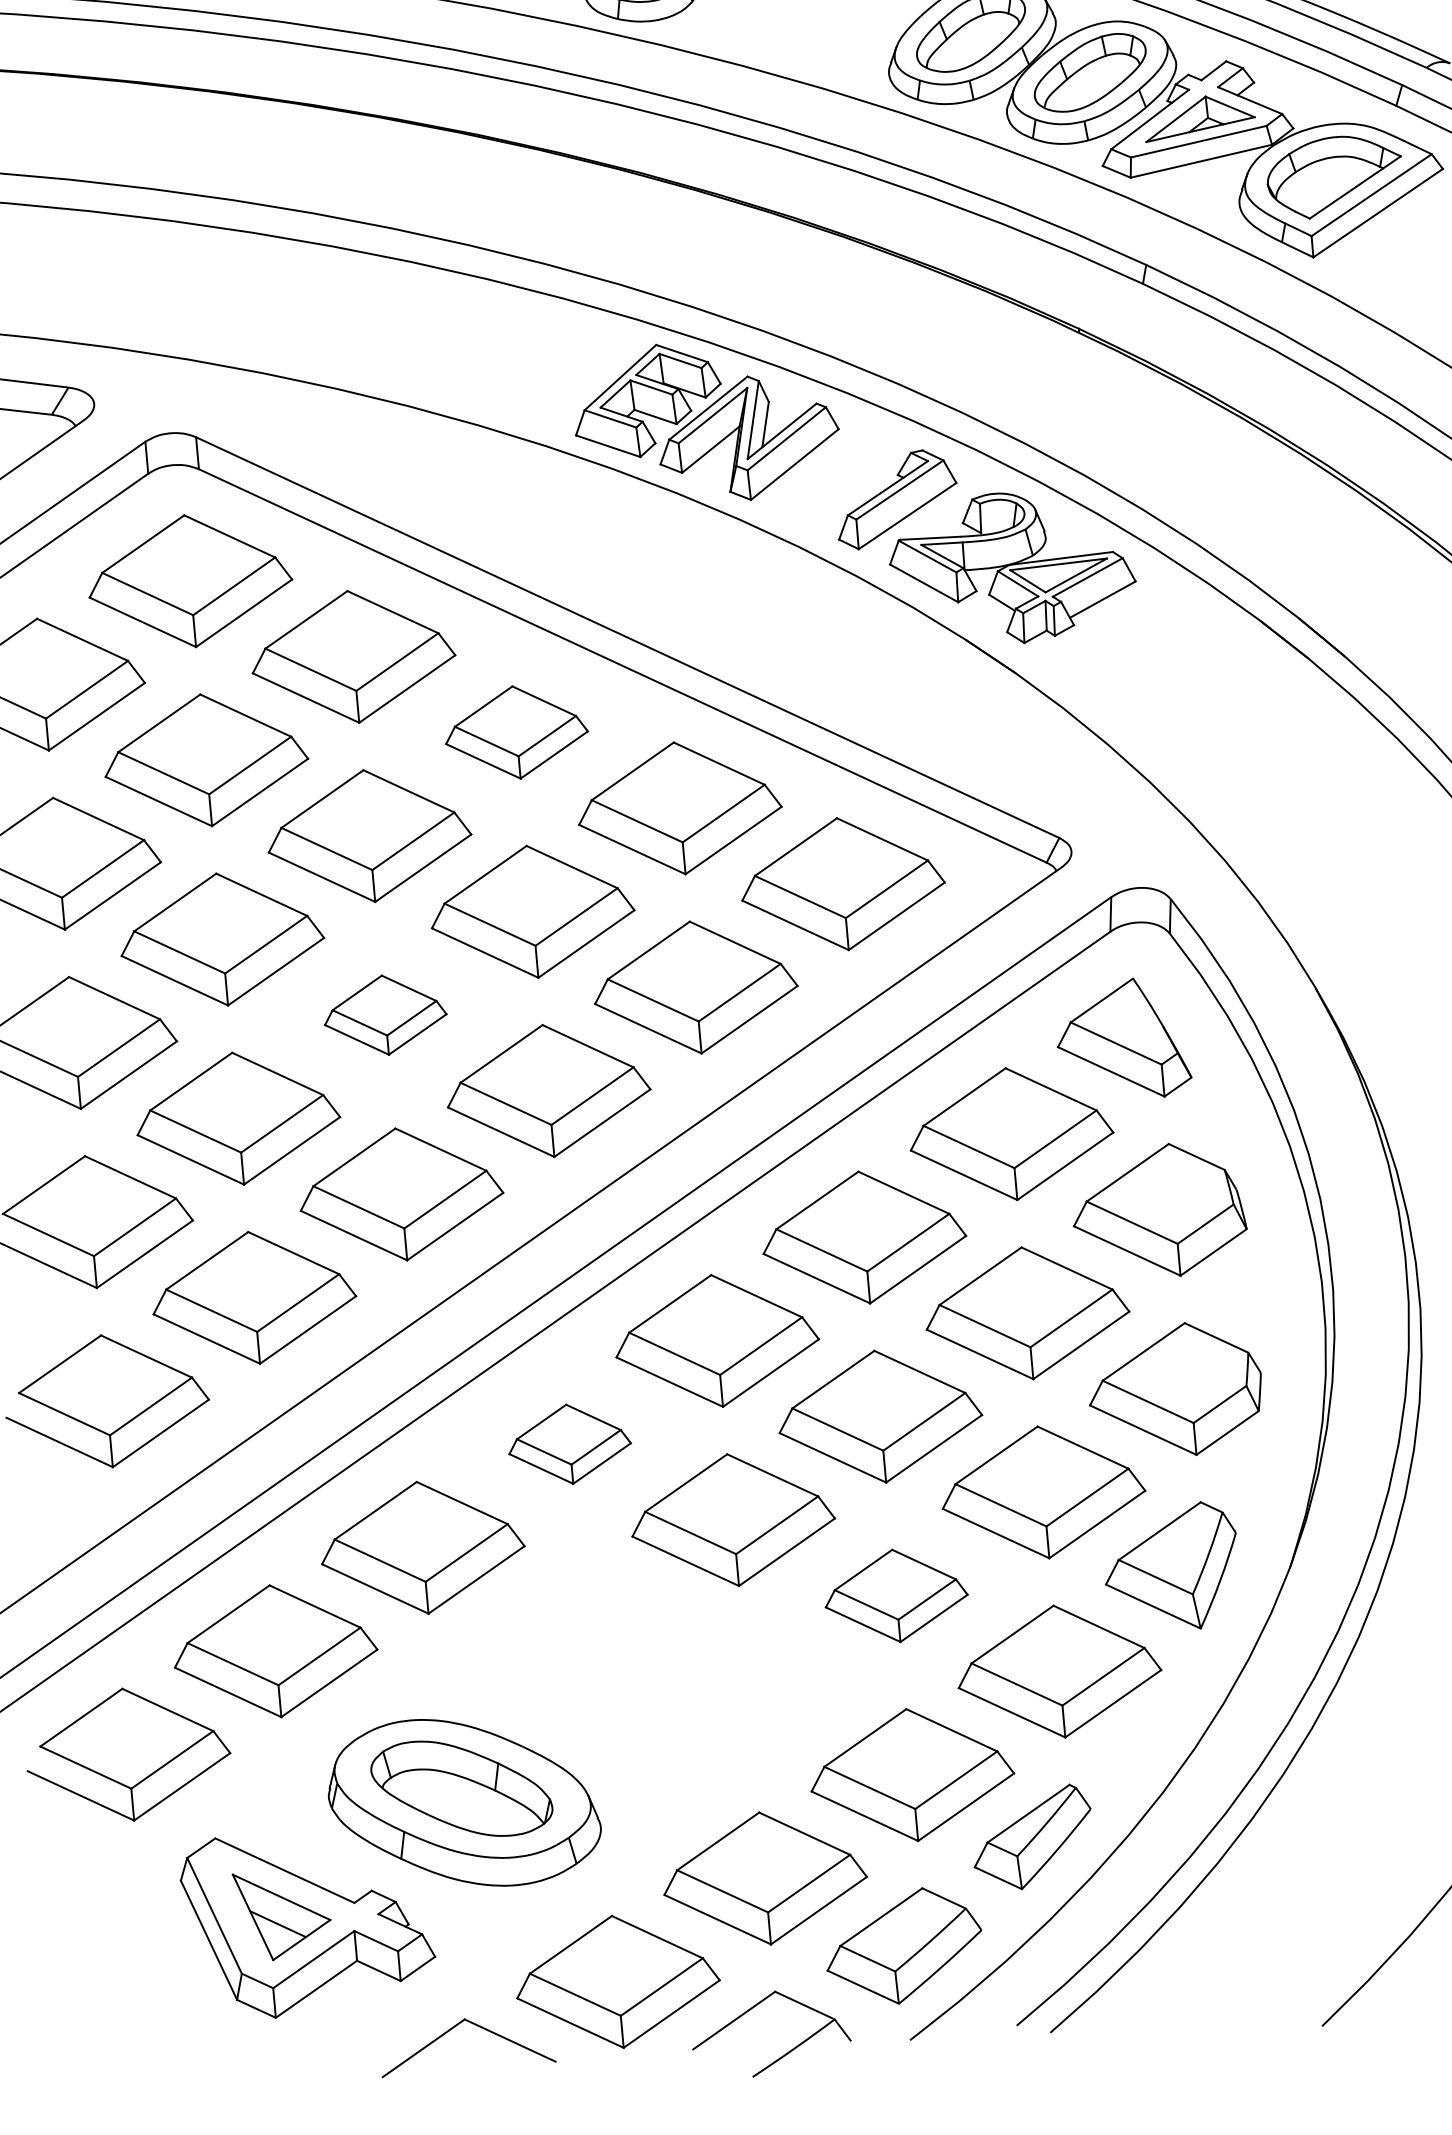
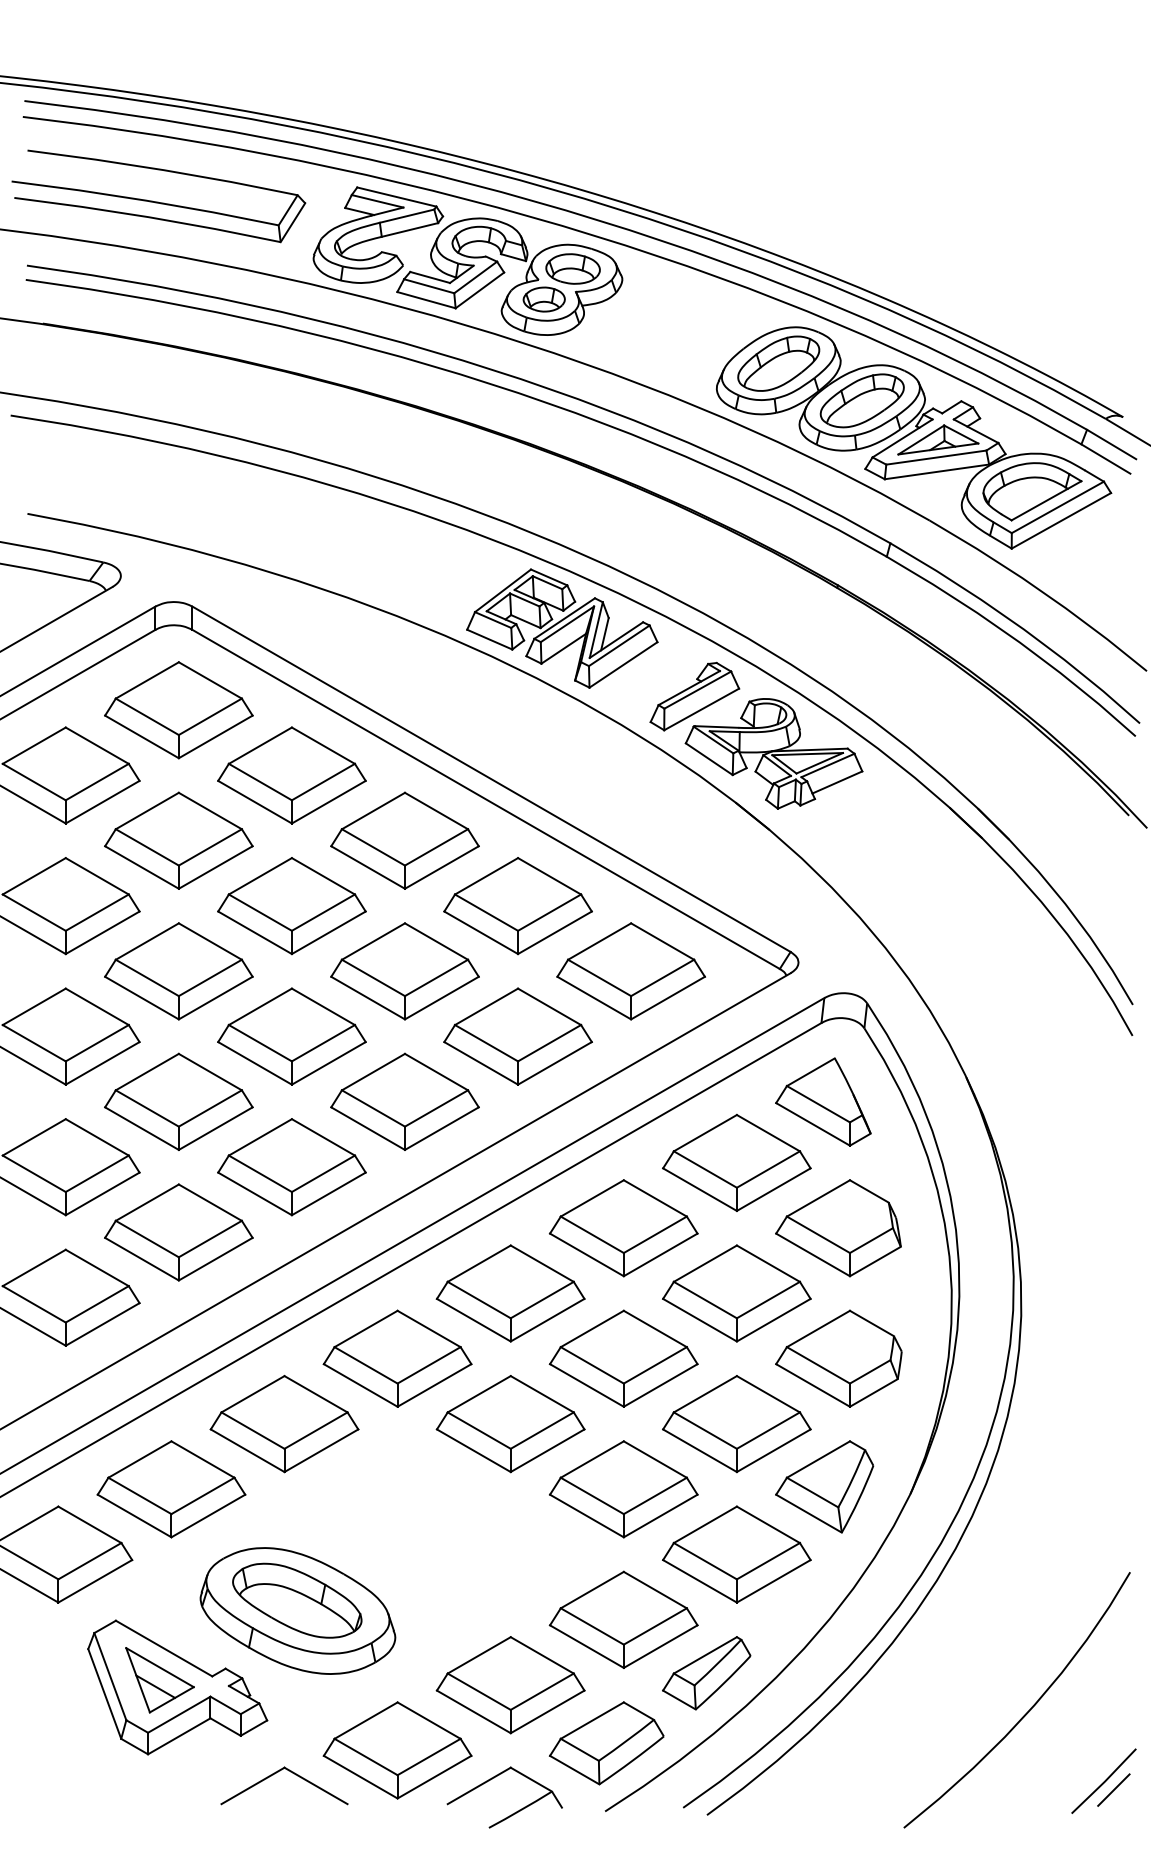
part: (515, 732) -> (404, 840), size x1.43
part: (384, 1015) -> (291, 1036), size x1.67
part: (569, 1444) -> (397, 1358), size x1.67
part: (895, 1596) -> (623, 1489), size x1.43

